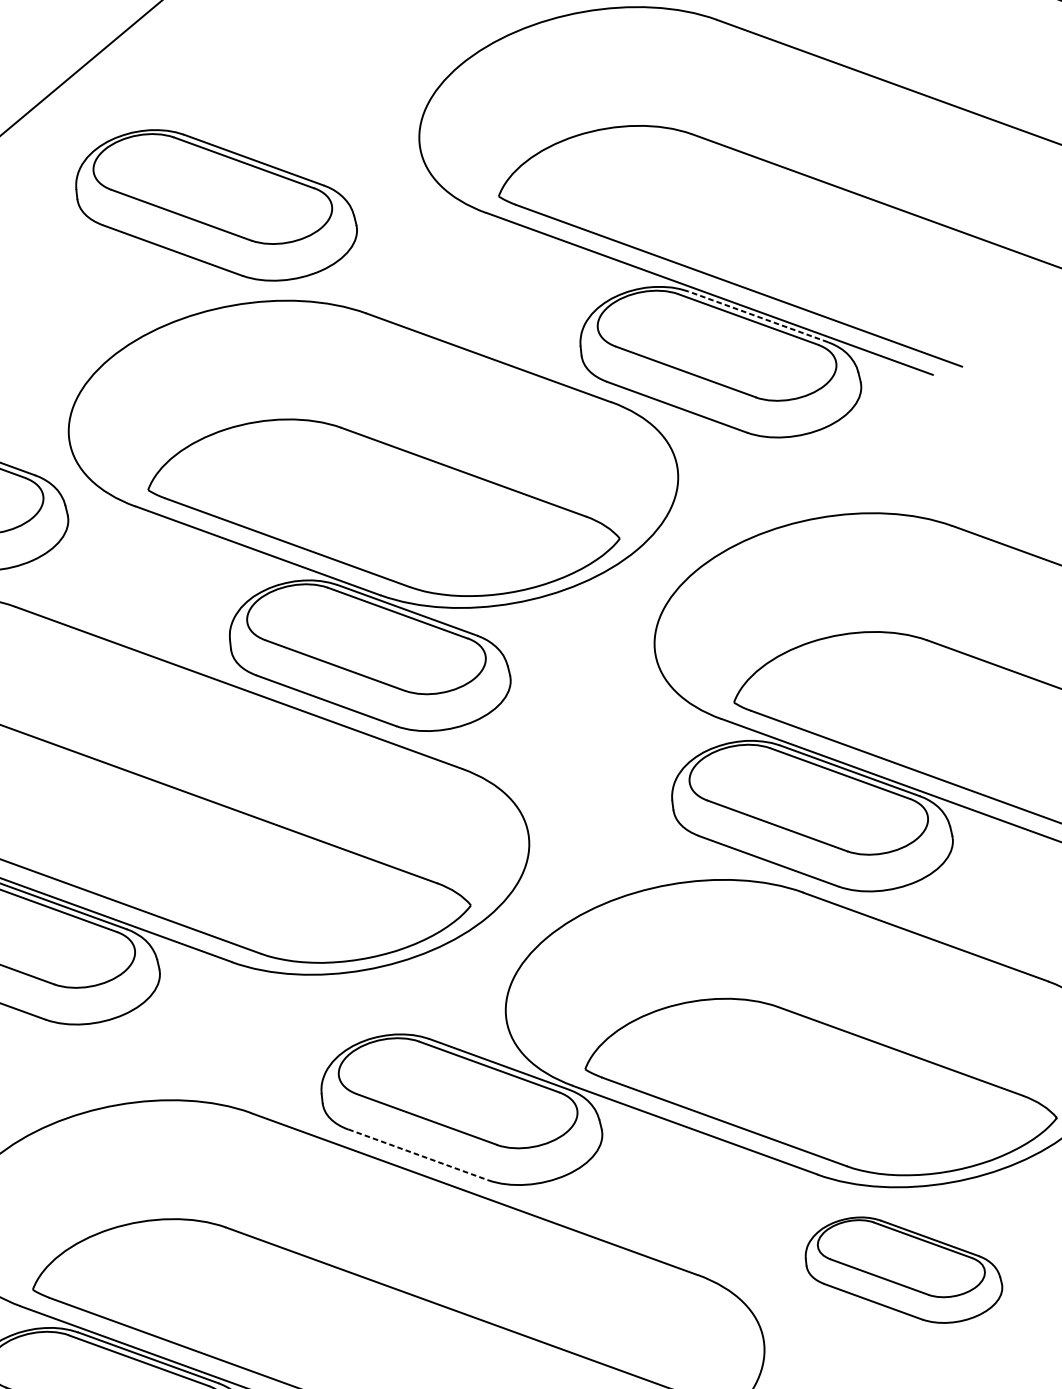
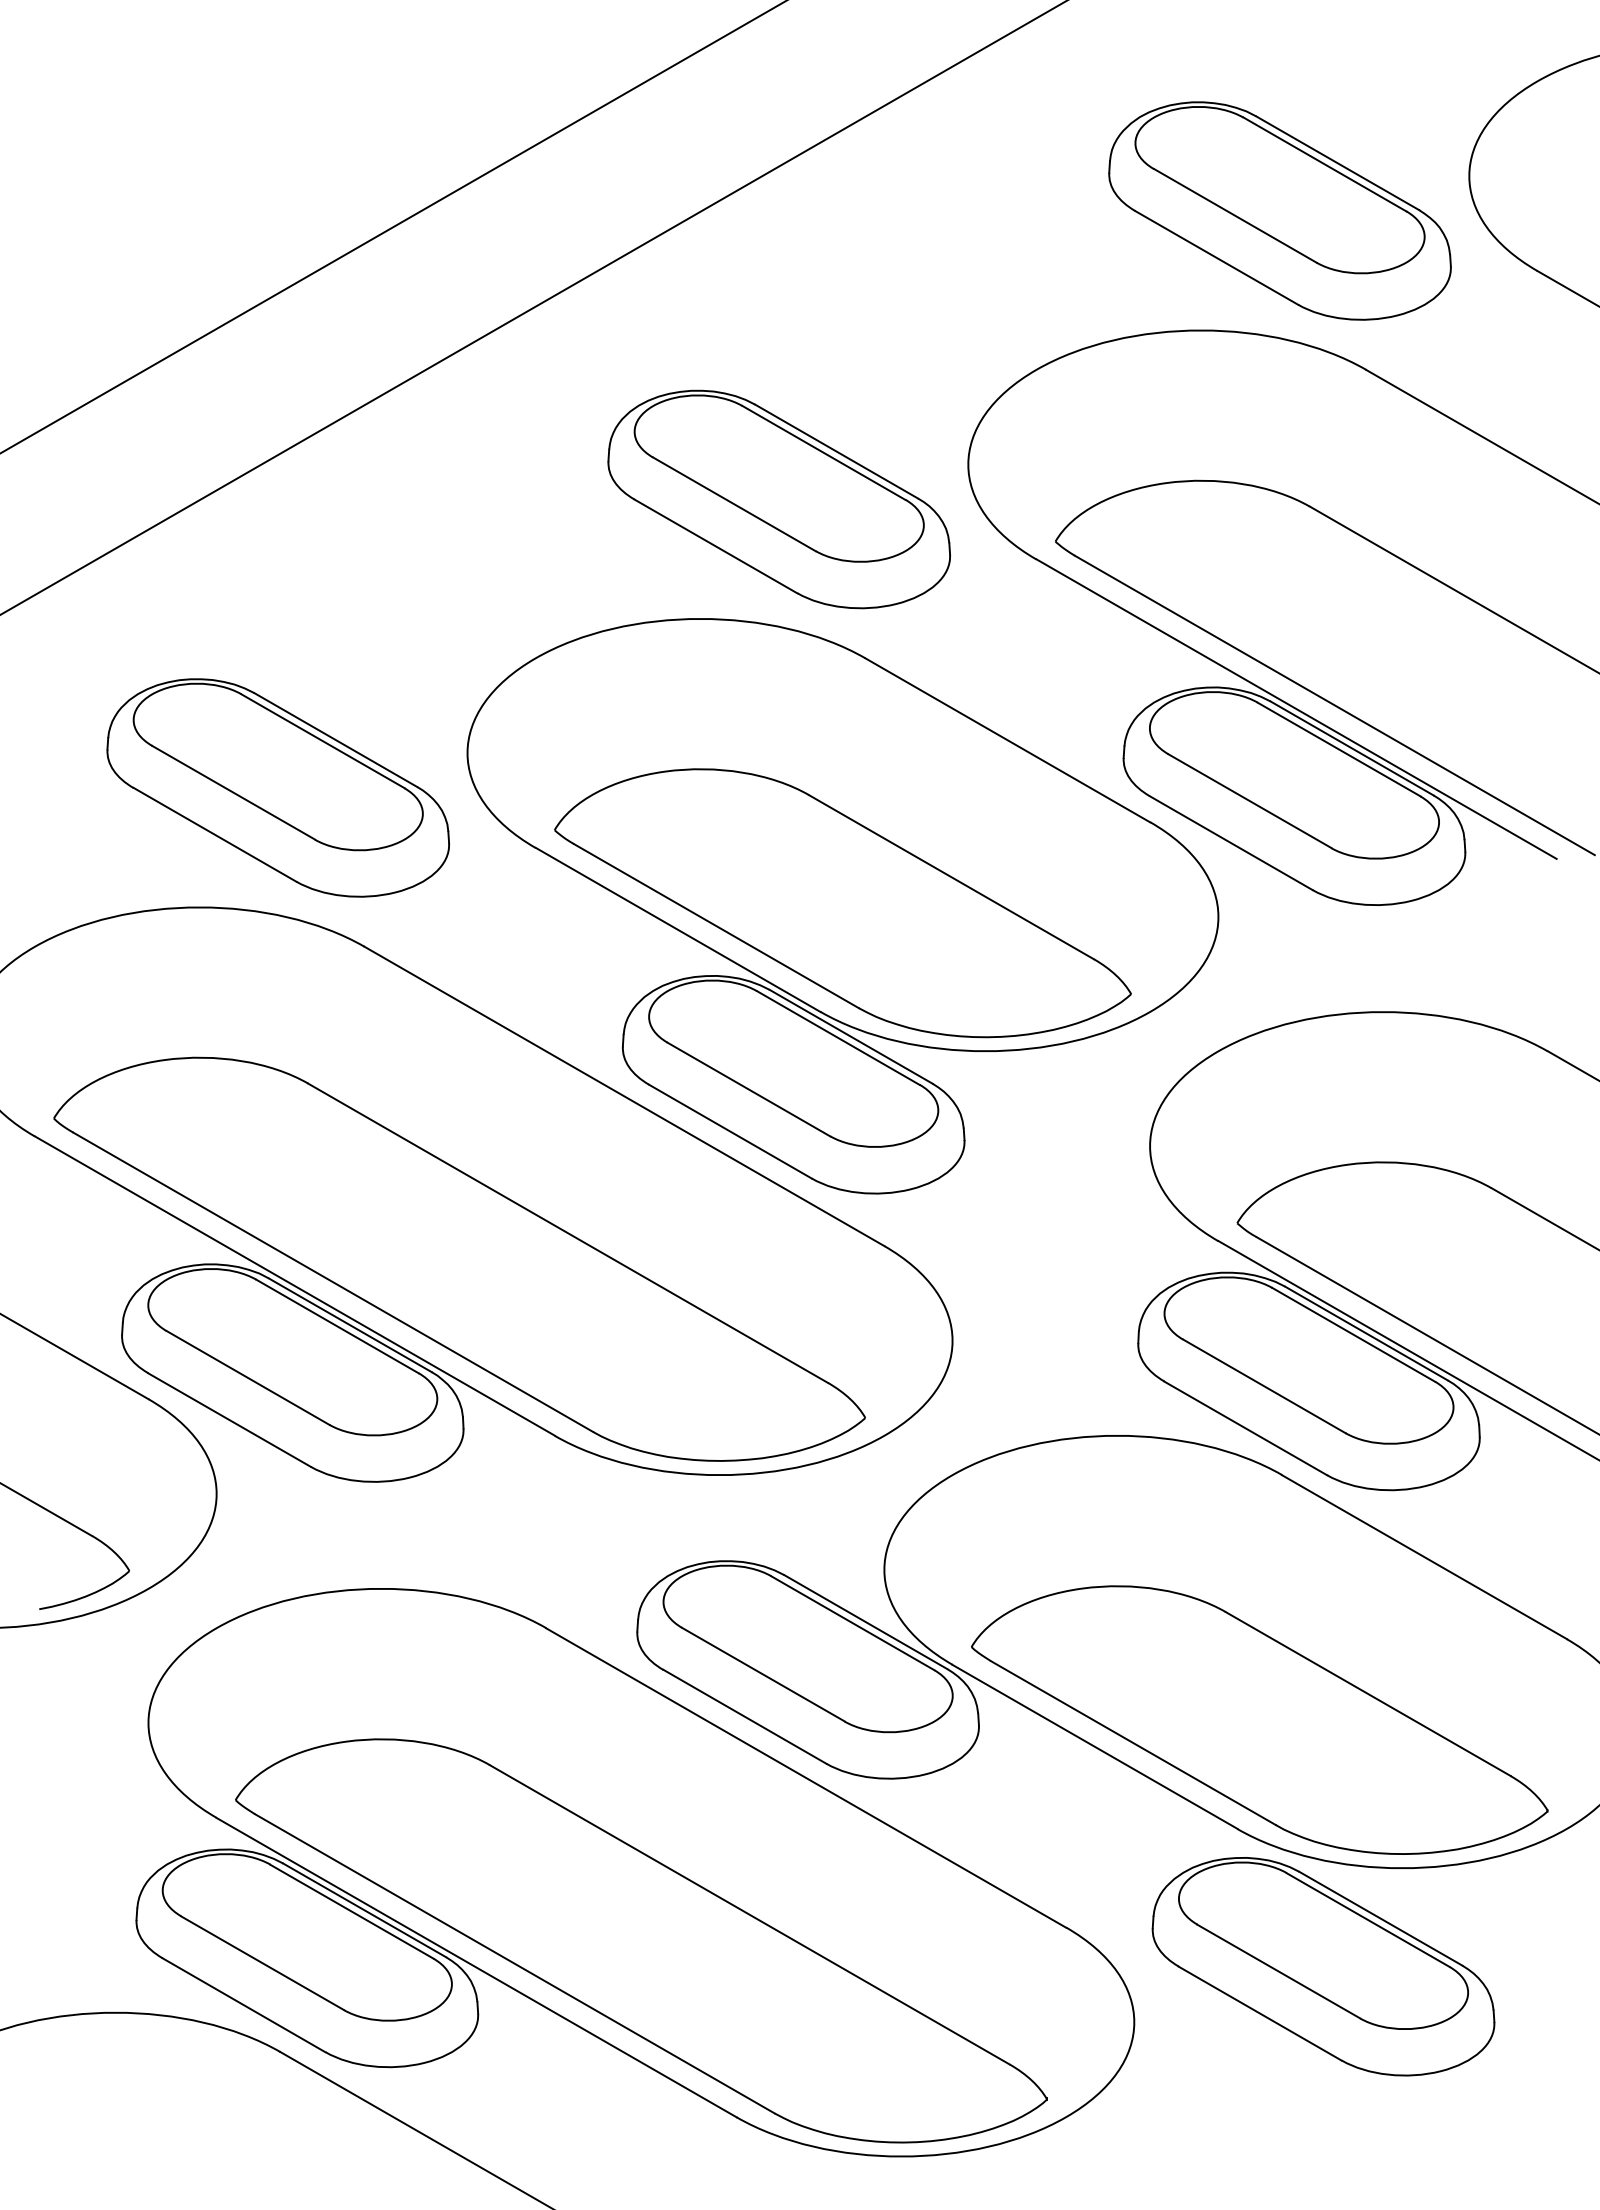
part: (215, 205) -> (778, 499), moved
line: (758, 316) -> (1352, 748), dashed -> solid
line: (417, 1154) -> (744, 1716), dashed -> solid
part: (903, 1269) -> (1323, 1966), size x1.43

